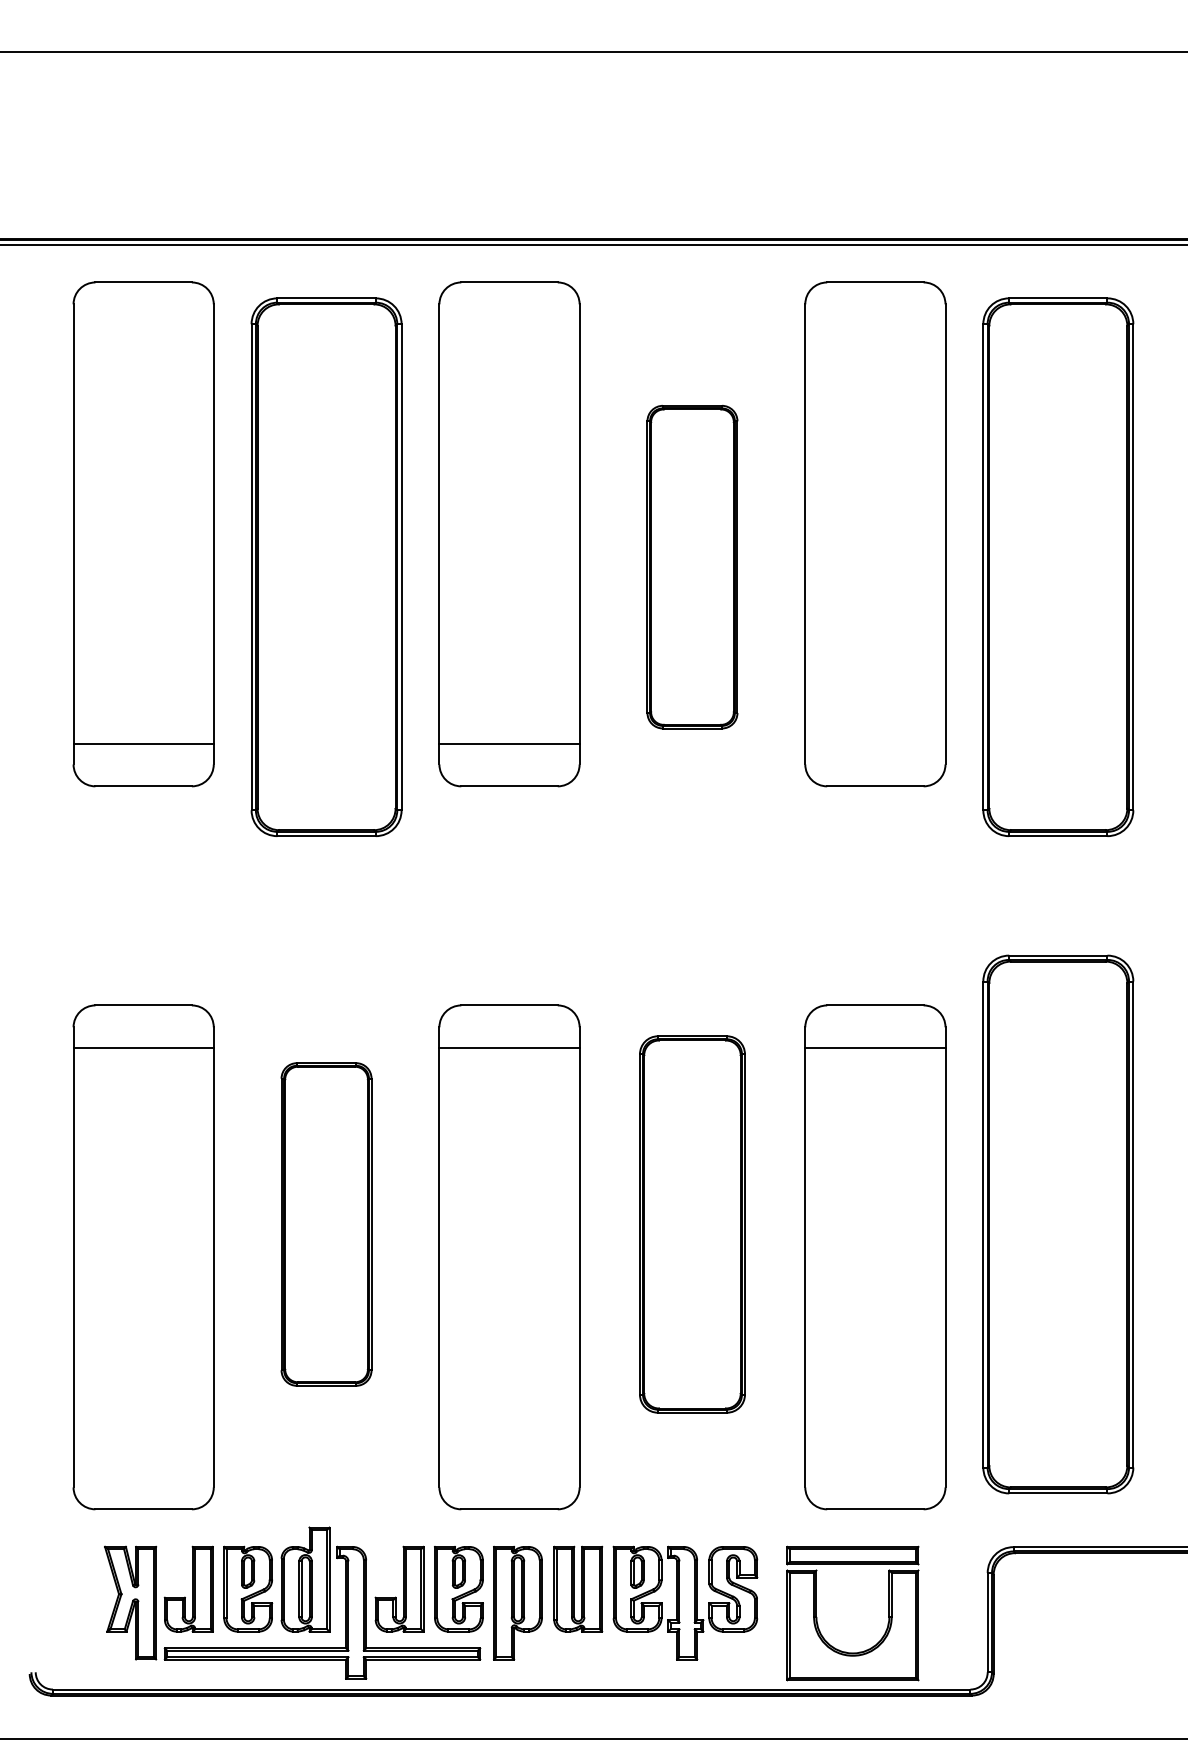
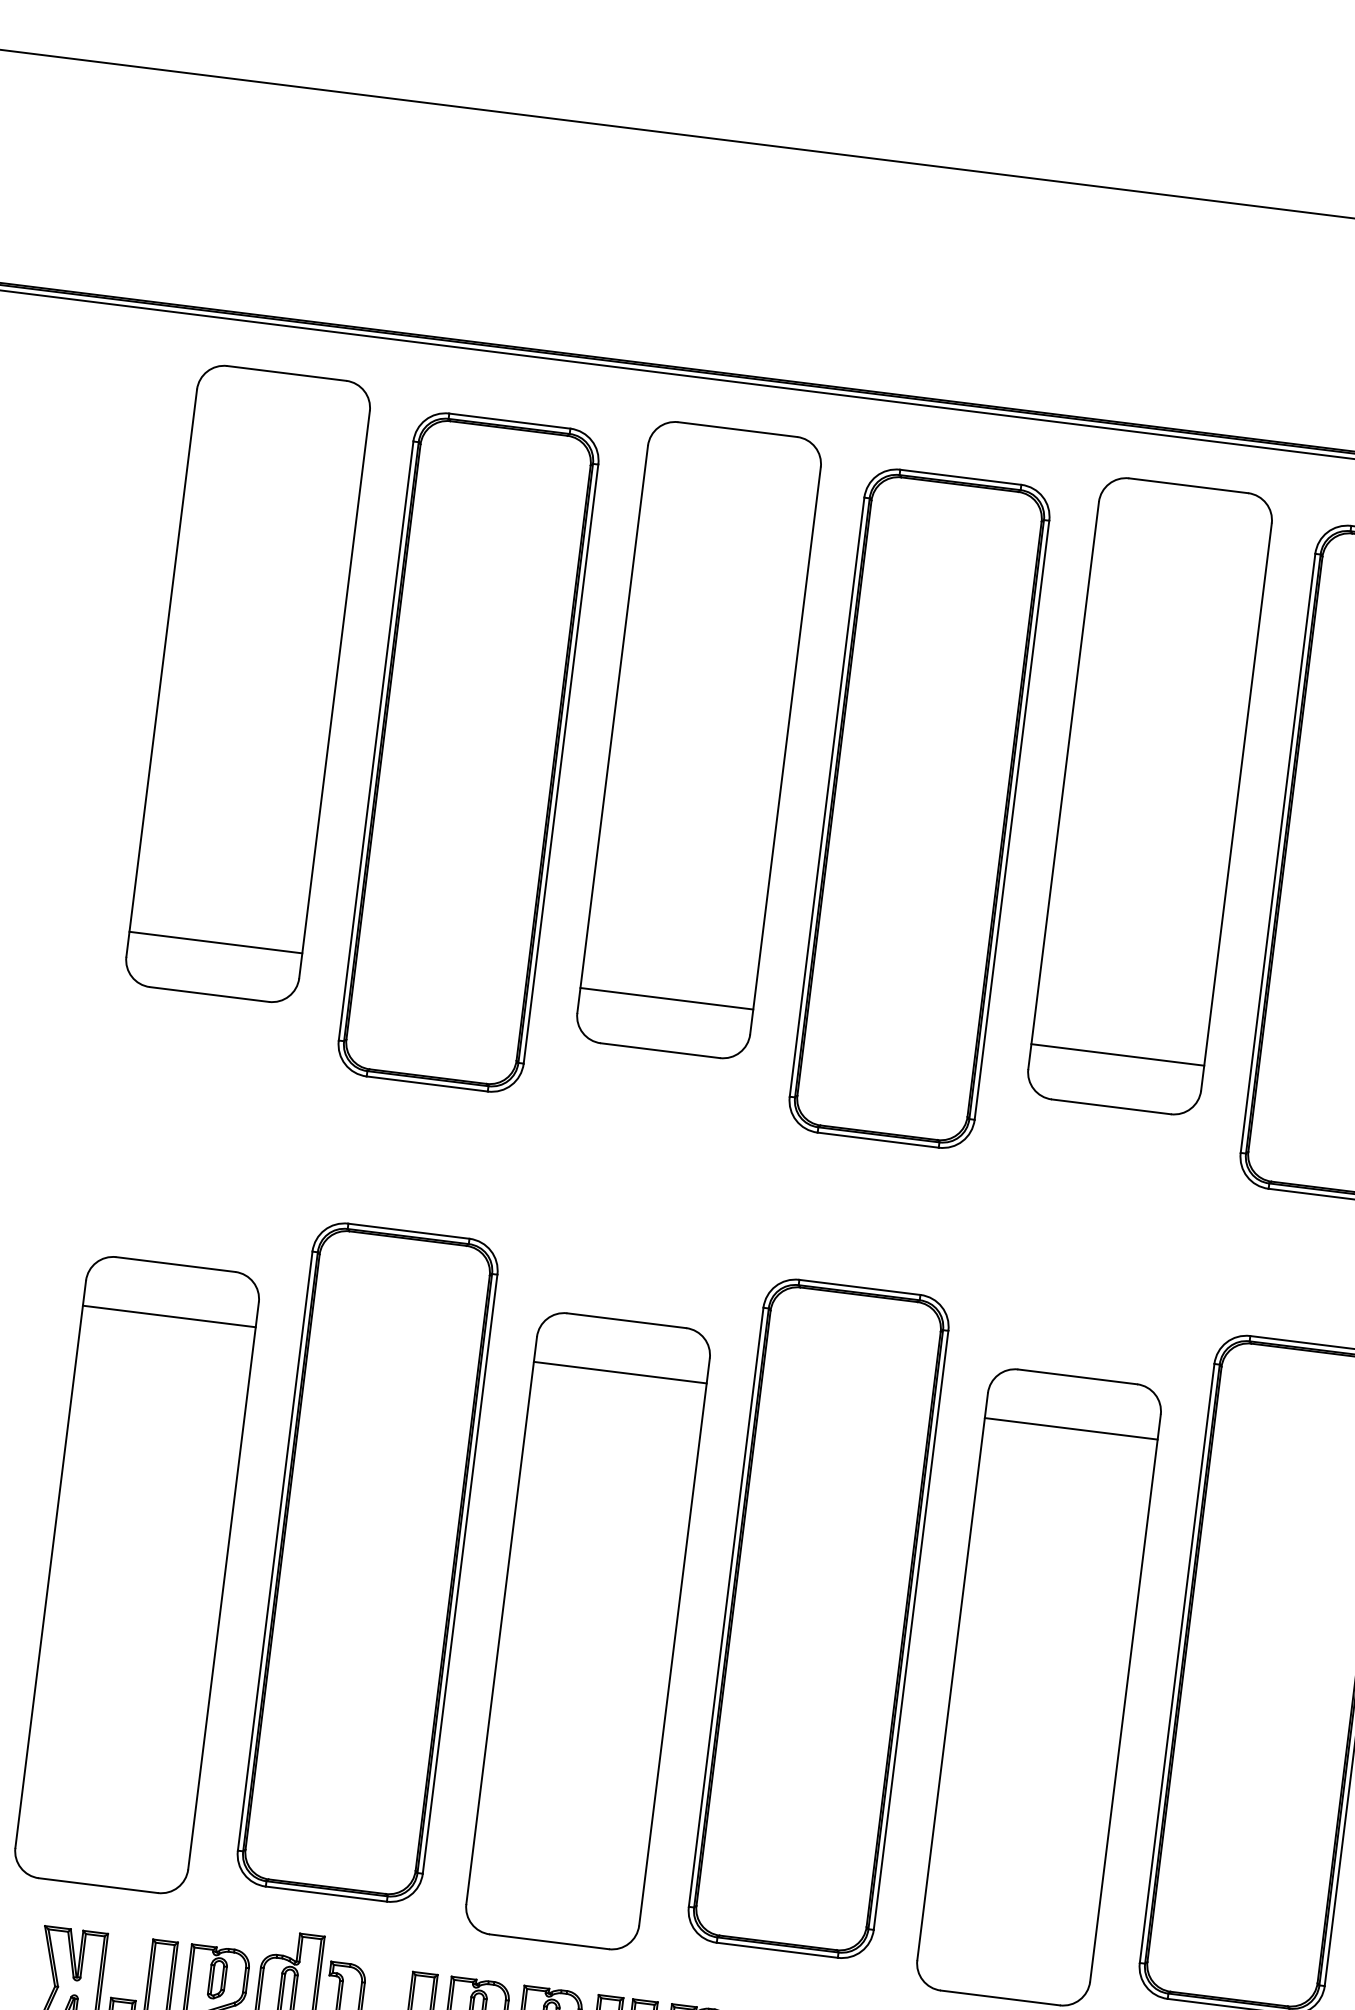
part: (692, 566) -> (919, 807), size x1.67
line: (875, 744) -> (1117, 1055), added
part: (326, 1224) -> (367, 1562), size x1.67
part: (692, 1224) -> (818, 1618), size x1.43

